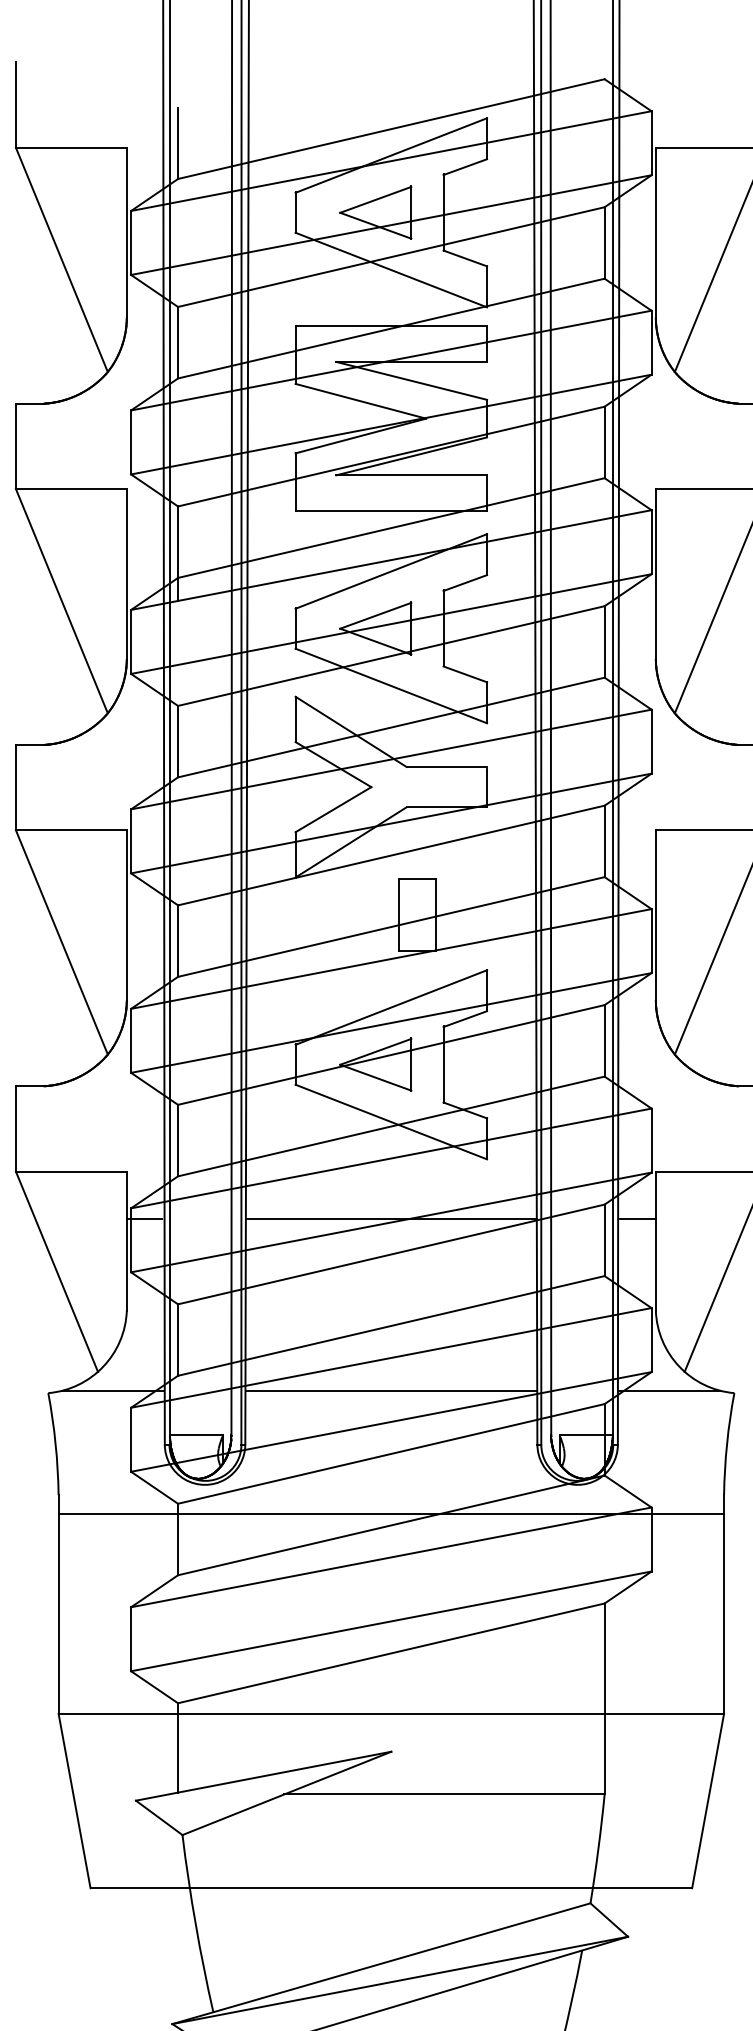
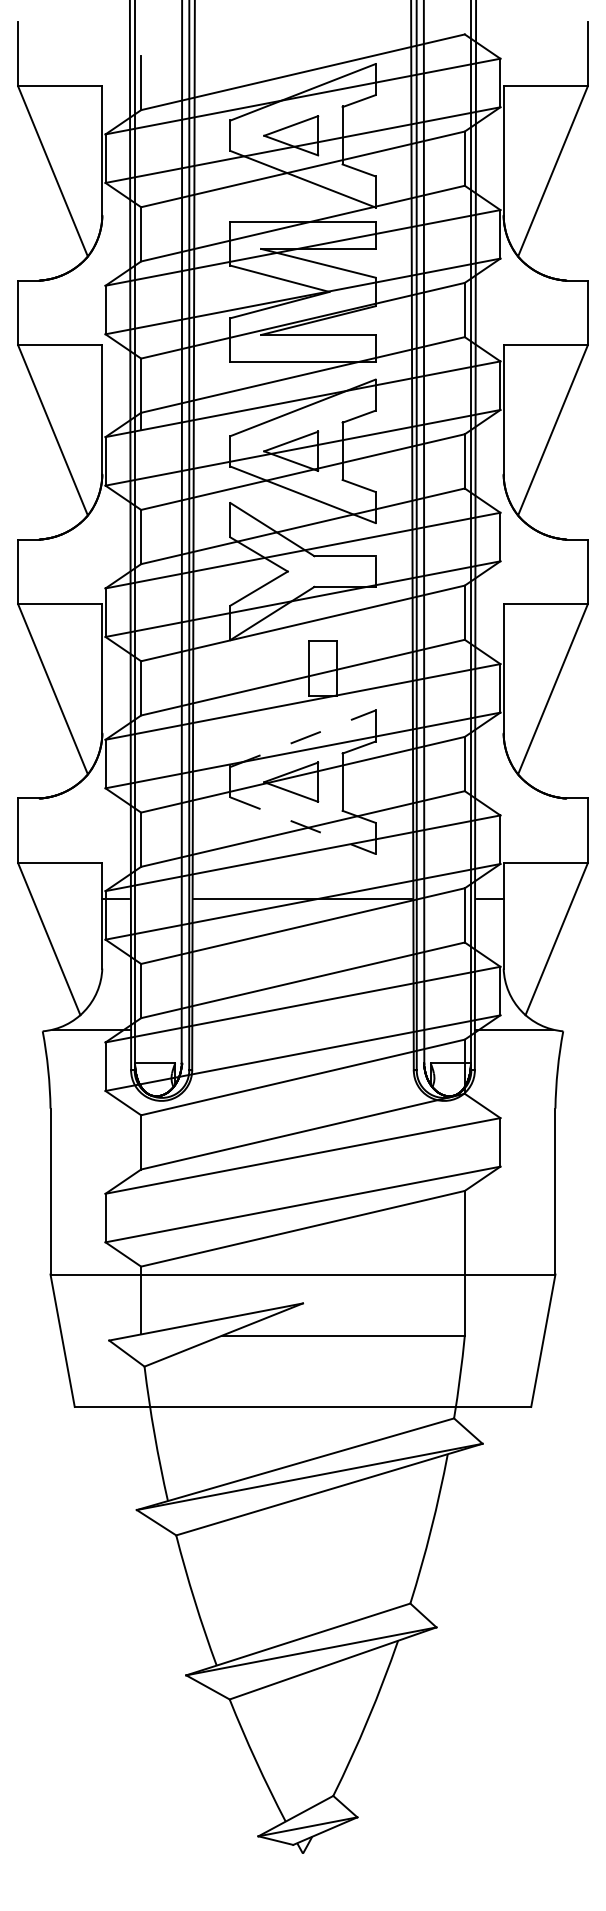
line: (390, 1007) -> (302, 738), solid -> dashed
line: (390, 1121) -> (302, 825), solid -> dashed
line: (390, 1390) -> (302, 1029), removed
line: (390, 1513) -> (302, 1122), removed

